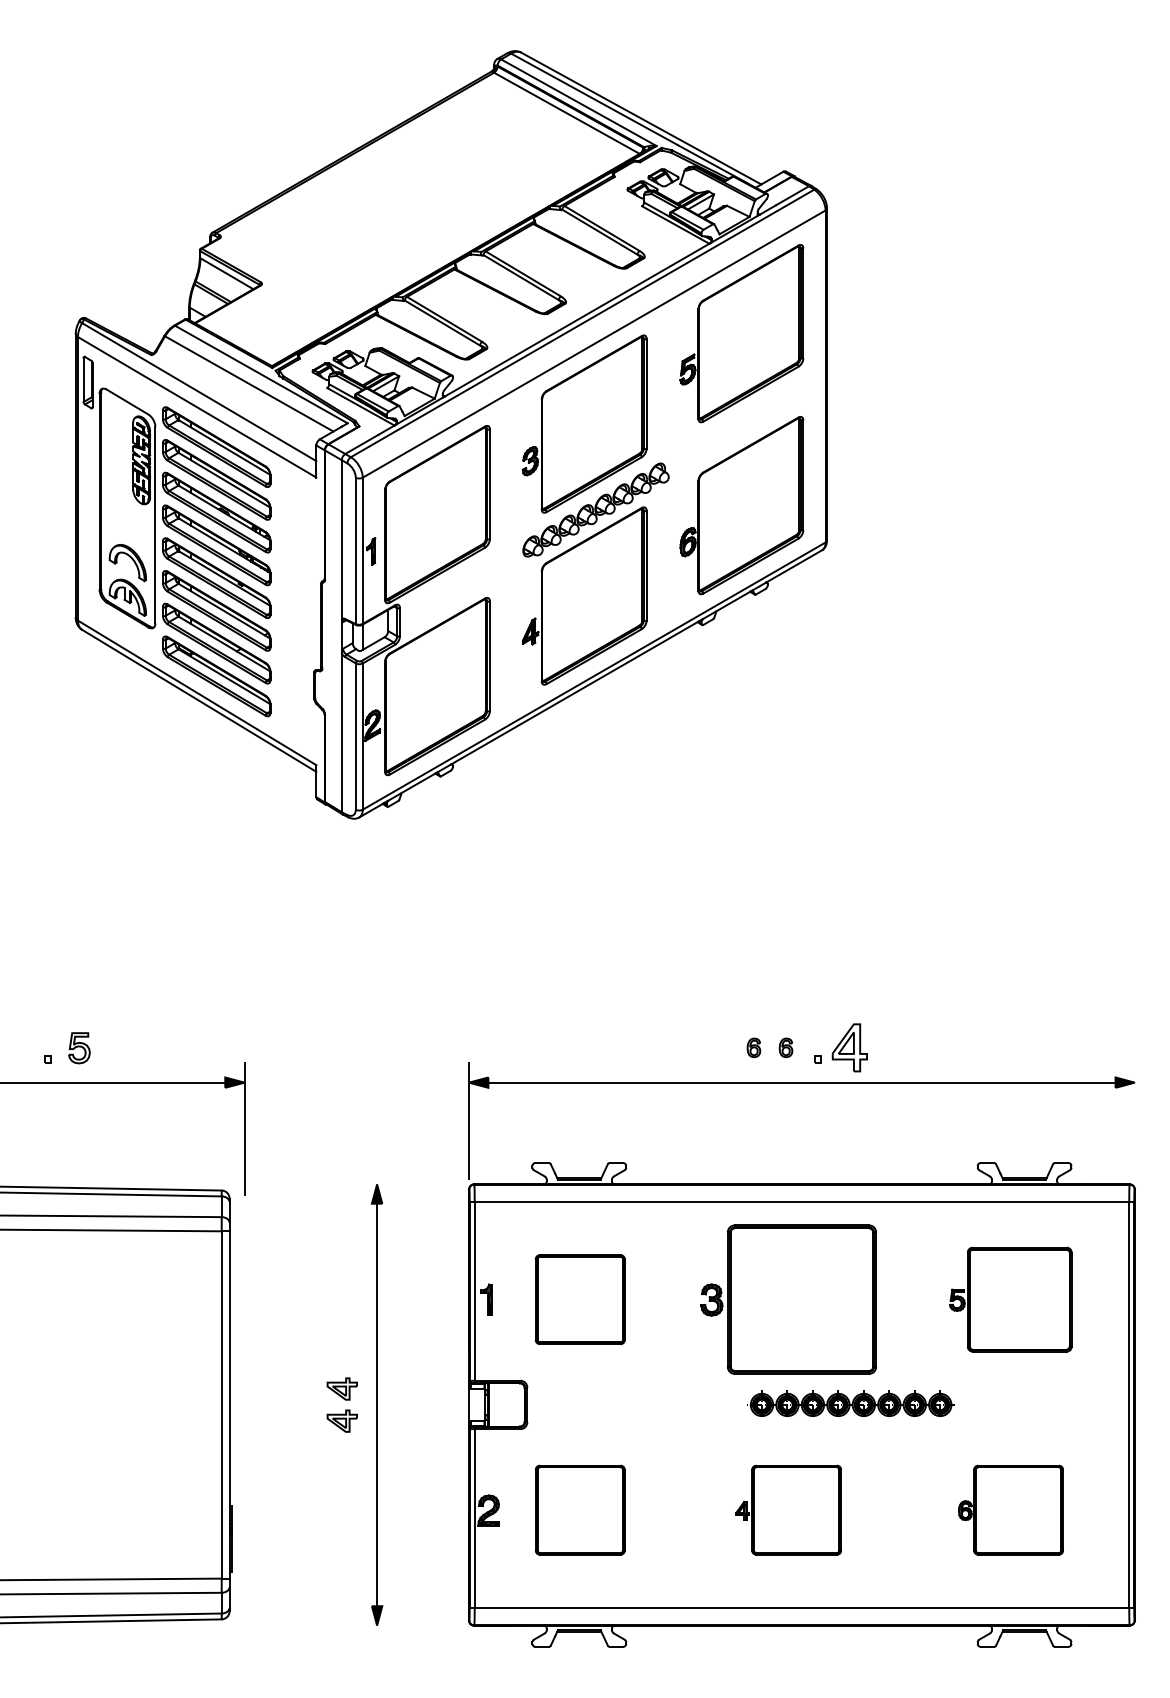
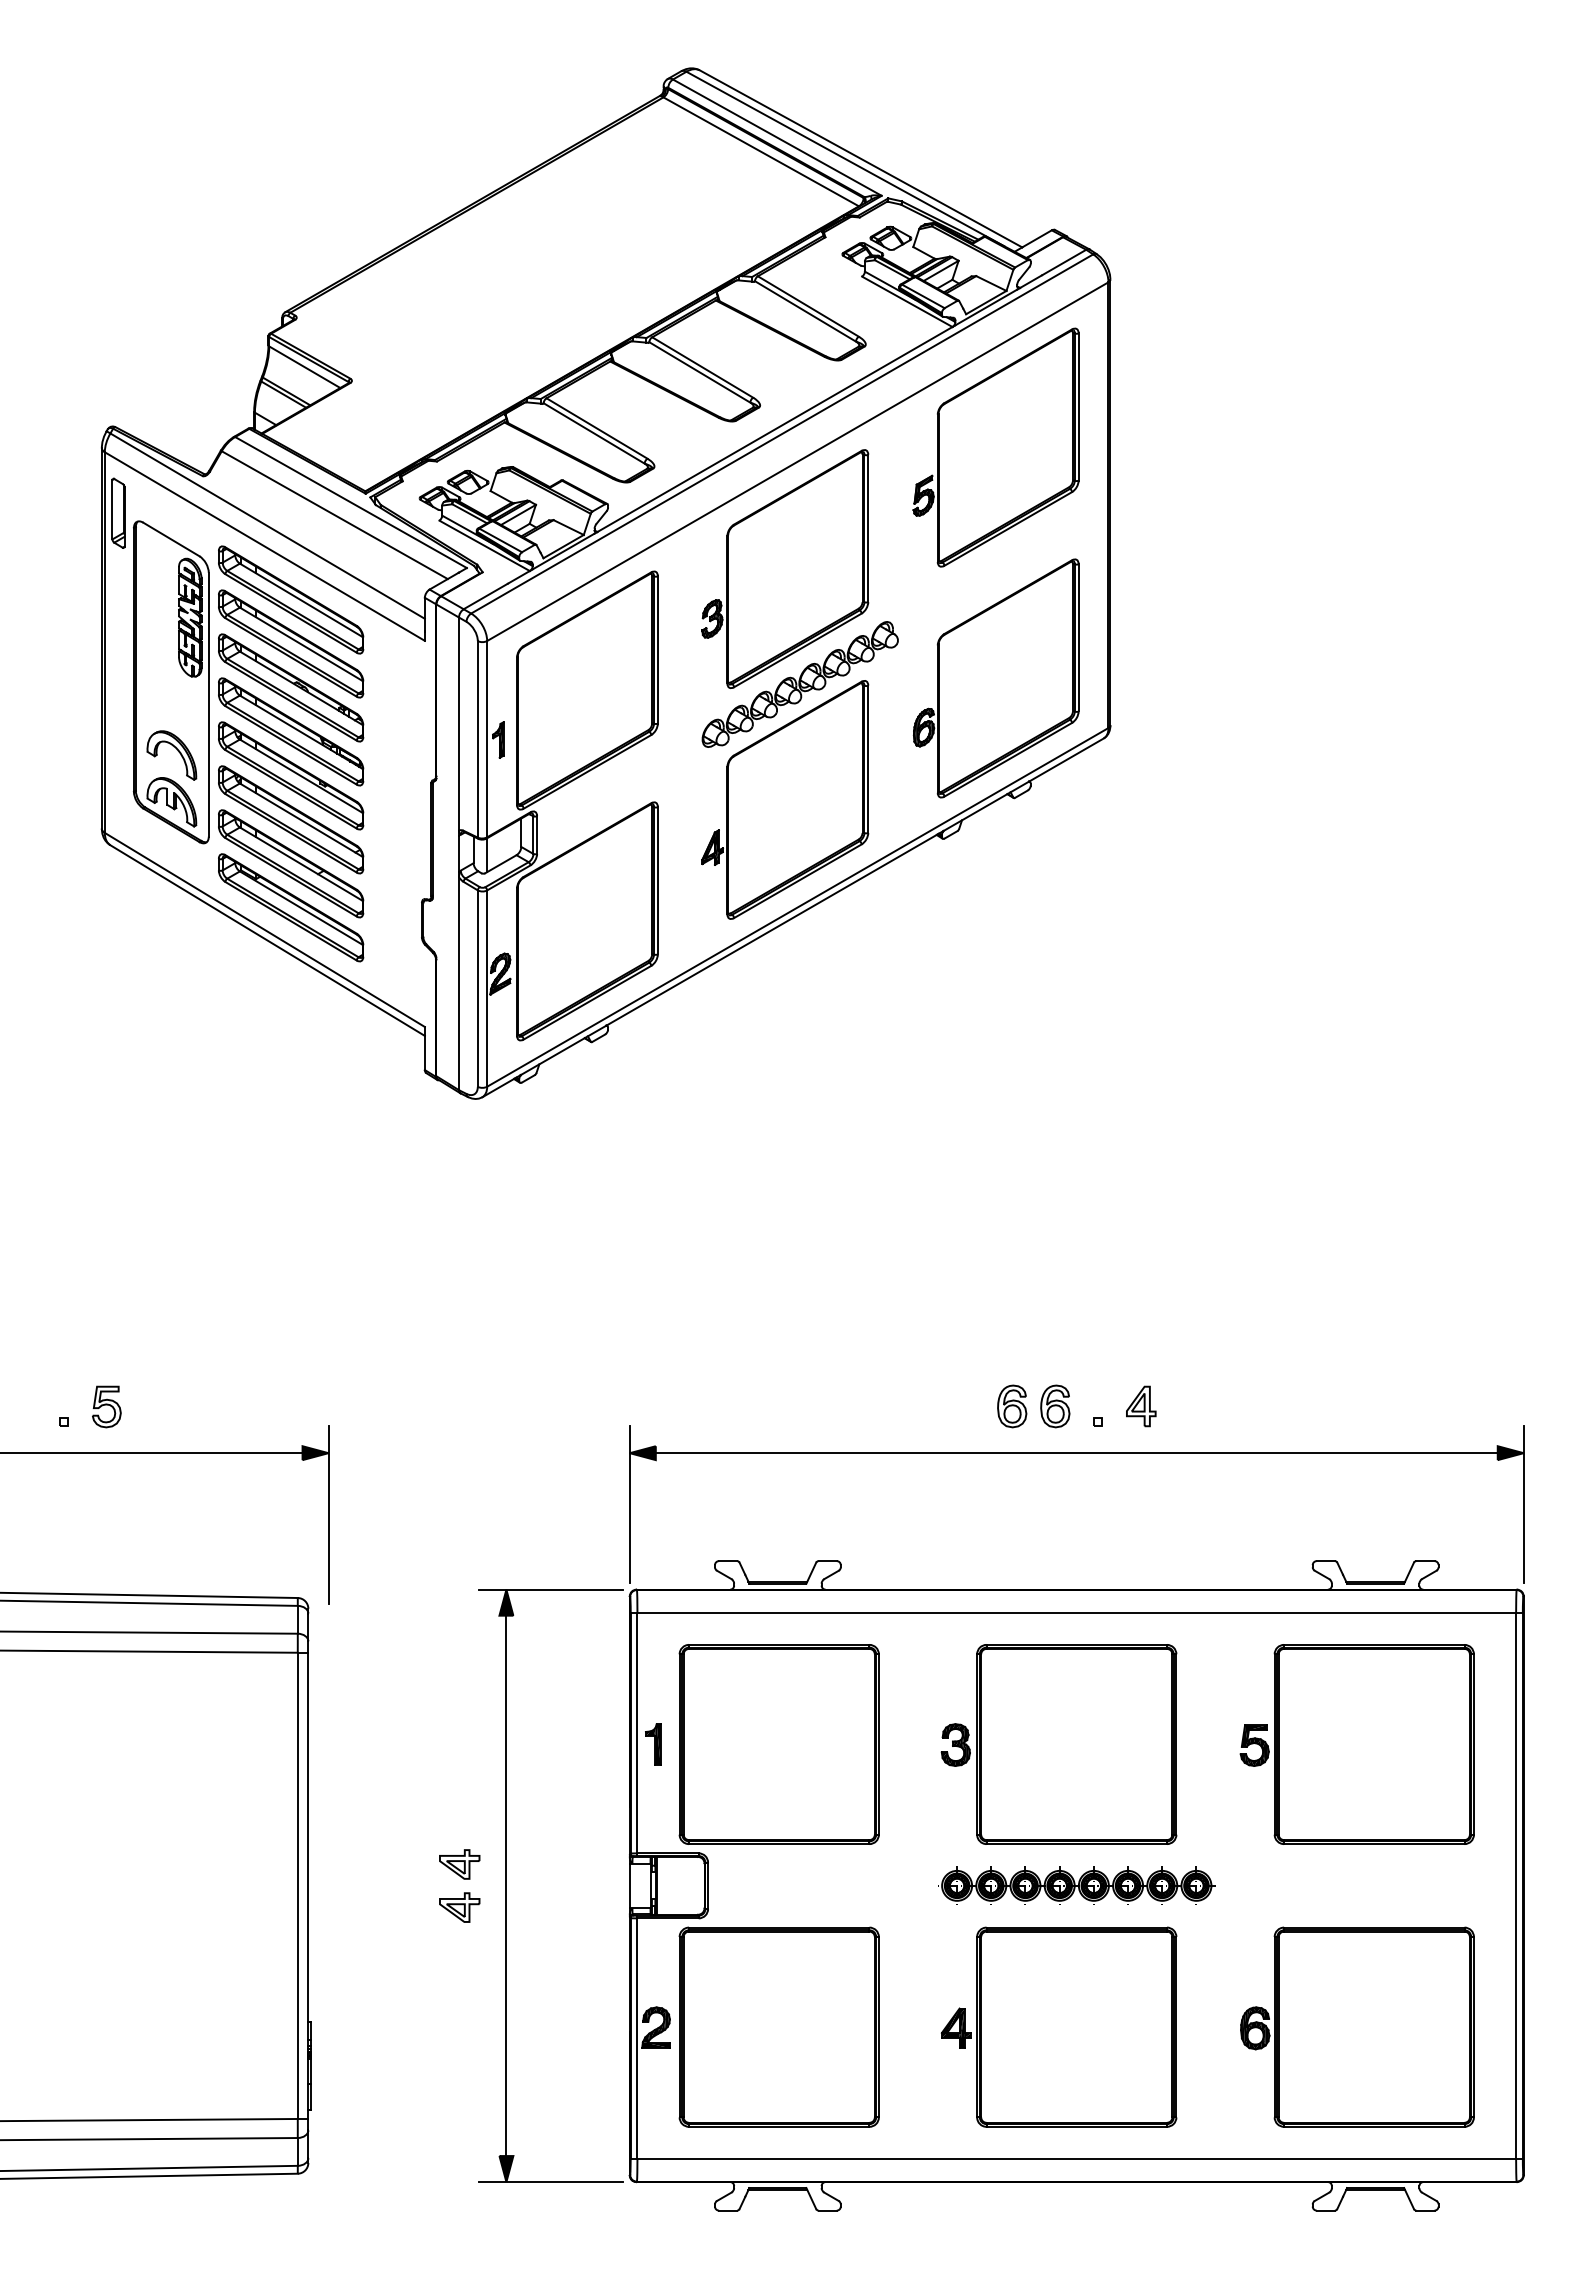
part: (754, 1047) -> (1012, 1406), size x1.67
part: (786, 1047) -> (1055, 1406), size x1.67
part: (850, 1047) -> (1141, 1406), size x0.62
line: (1134, 1120) -> (1523, 1504), added
line: (410, 1184) -> (551, 1589), added
part: (579, 1299) -> (778, 1744), size x1.67
part: (1010, 1299) -> (1356, 1744), size x1.43
part: (850, 1404) -> (1076, 1885), moved
part: (579, 1509) -> (778, 2026), size x1.67
part: (788, 1509) -> (1058, 2026), size x1.67
part: (1011, 1509) -> (1357, 2026), size x1.67
line: (410, 1625) -> (551, 2182), added

